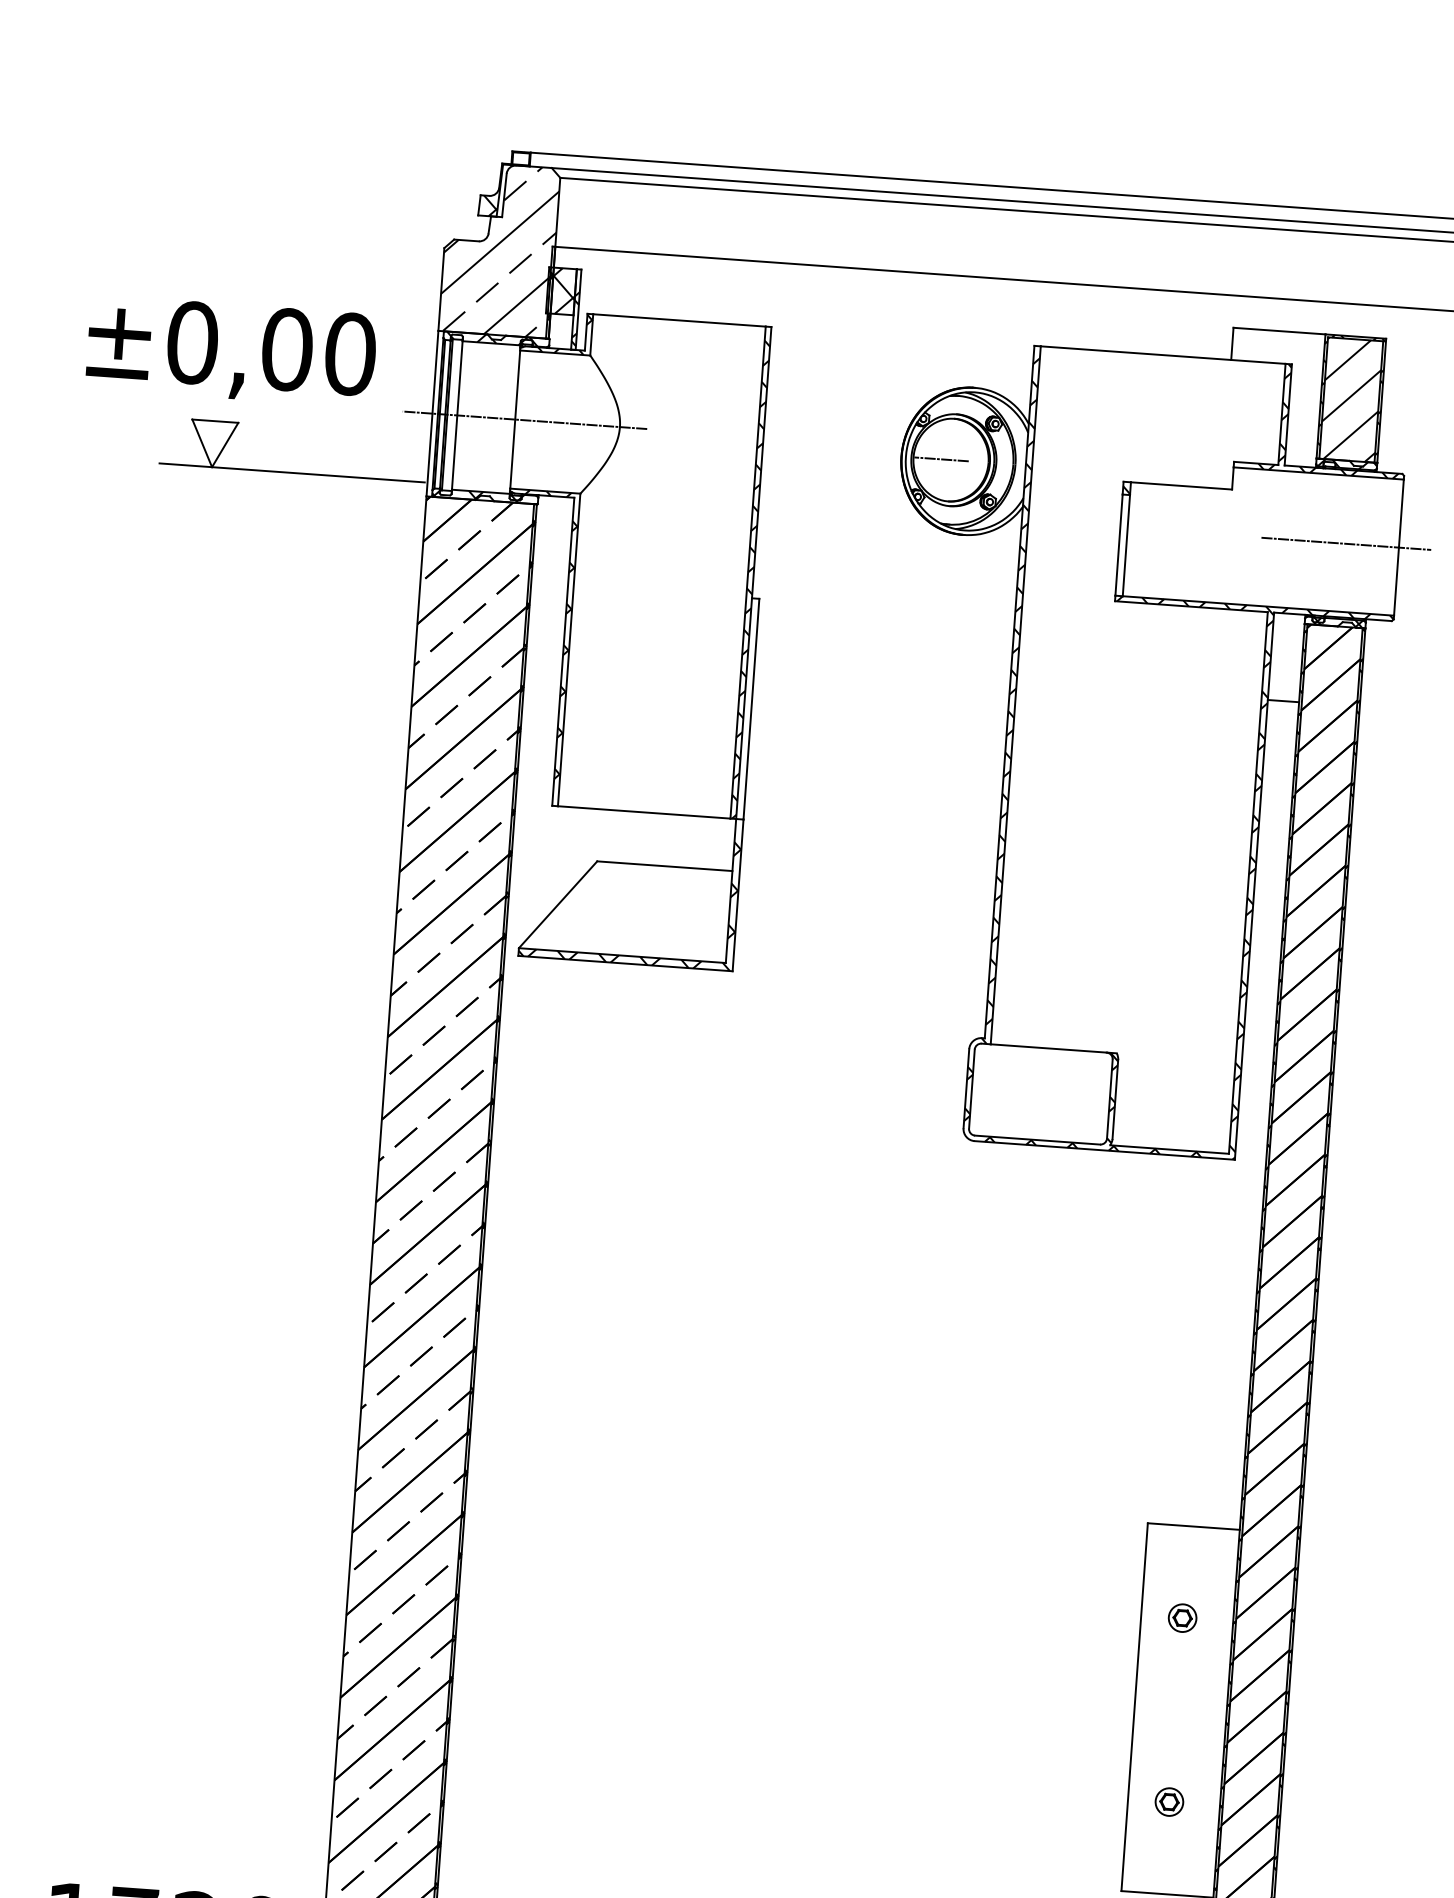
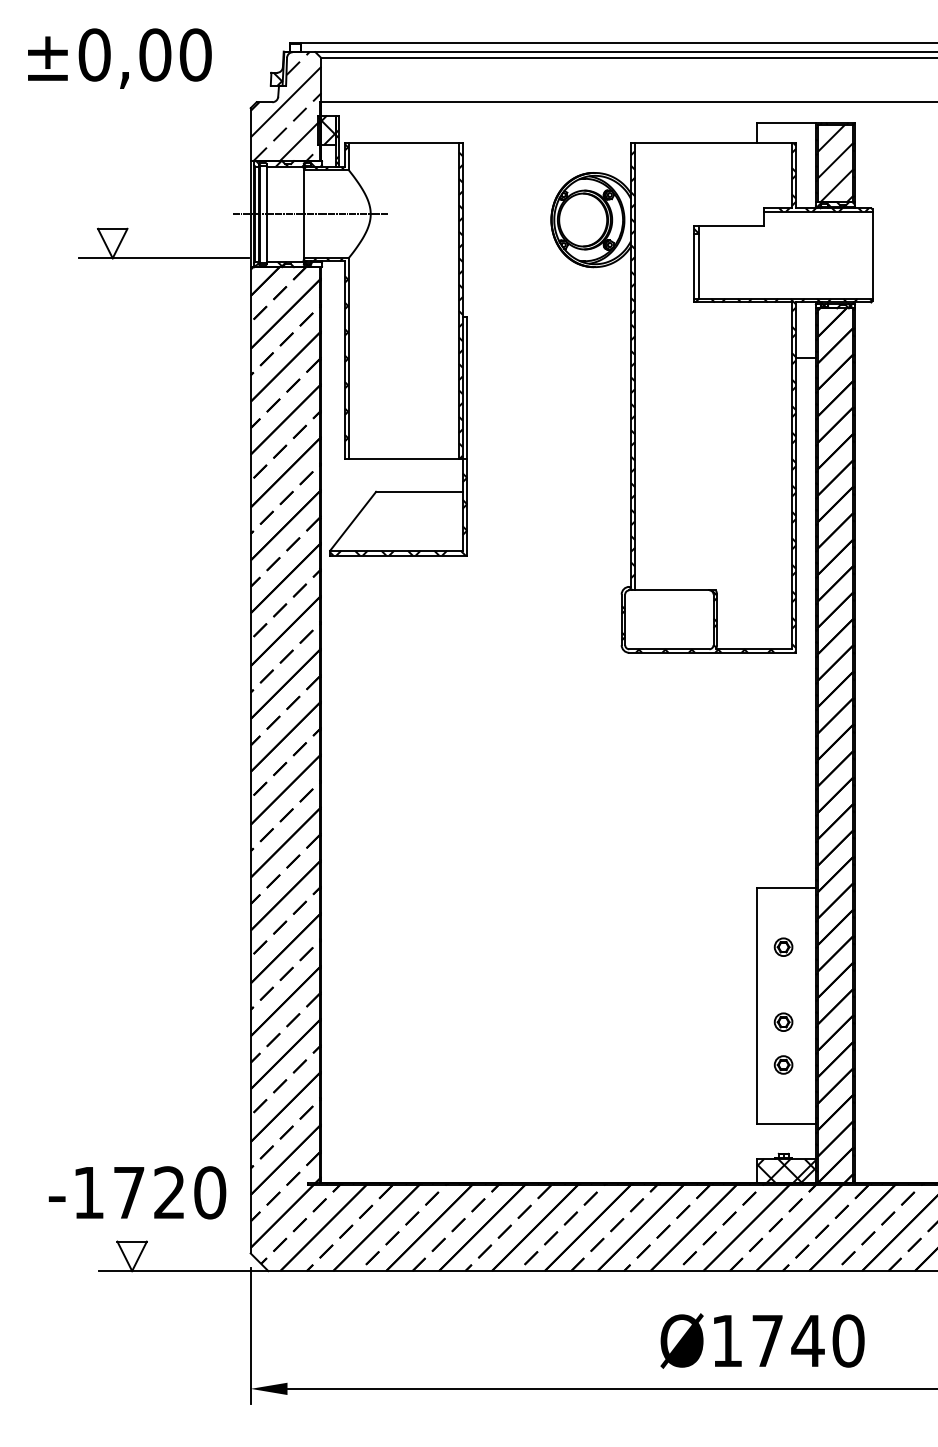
text: (231, 351) -> (119, 58), moved
line: (940, 460) -> (576, 220), removed
line: (1345, 544) -> (838, 255), removed
part: (1174, 1734) -> (783, 1021), added

